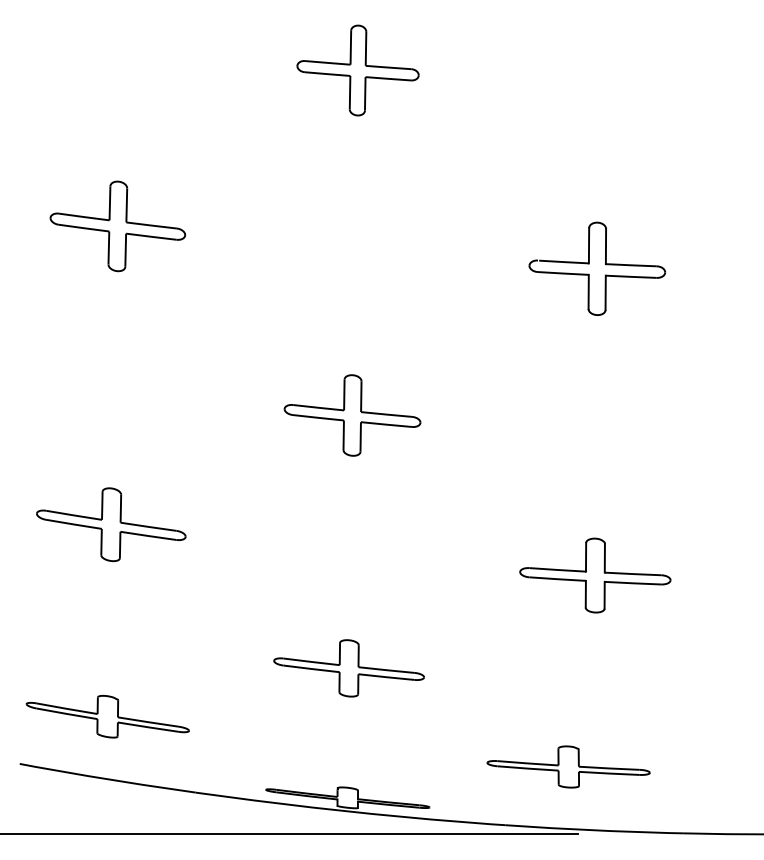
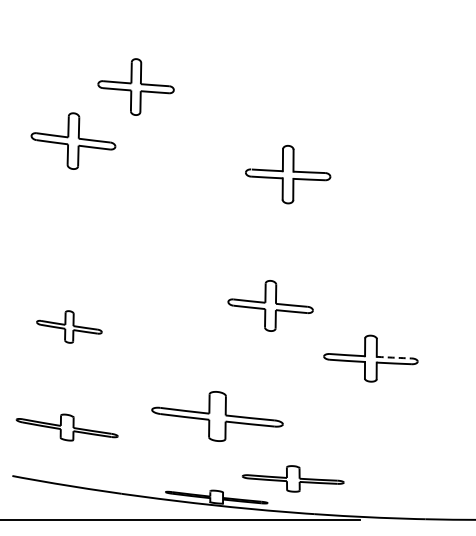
part: (357, 69) -> (135, 86), moved
part: (597, 268) -> (288, 174), moved
part: (352, 414) -> (270, 305), moved
part: (111, 523) -> (69, 326), size x0.7
arc: (633, 573) -> (394, 357), solid -> dashed
part: (349, 668) -> (217, 416), size x1.4
part: (106, 716) -> (66, 427), moved
part: (567, 766) -> (292, 478), moved

